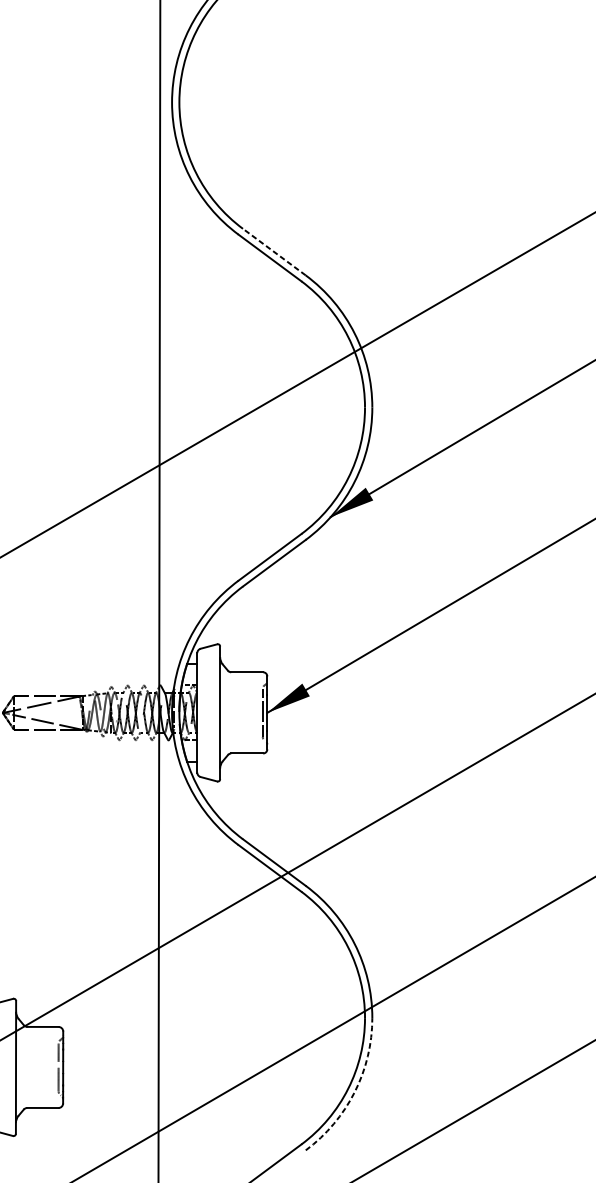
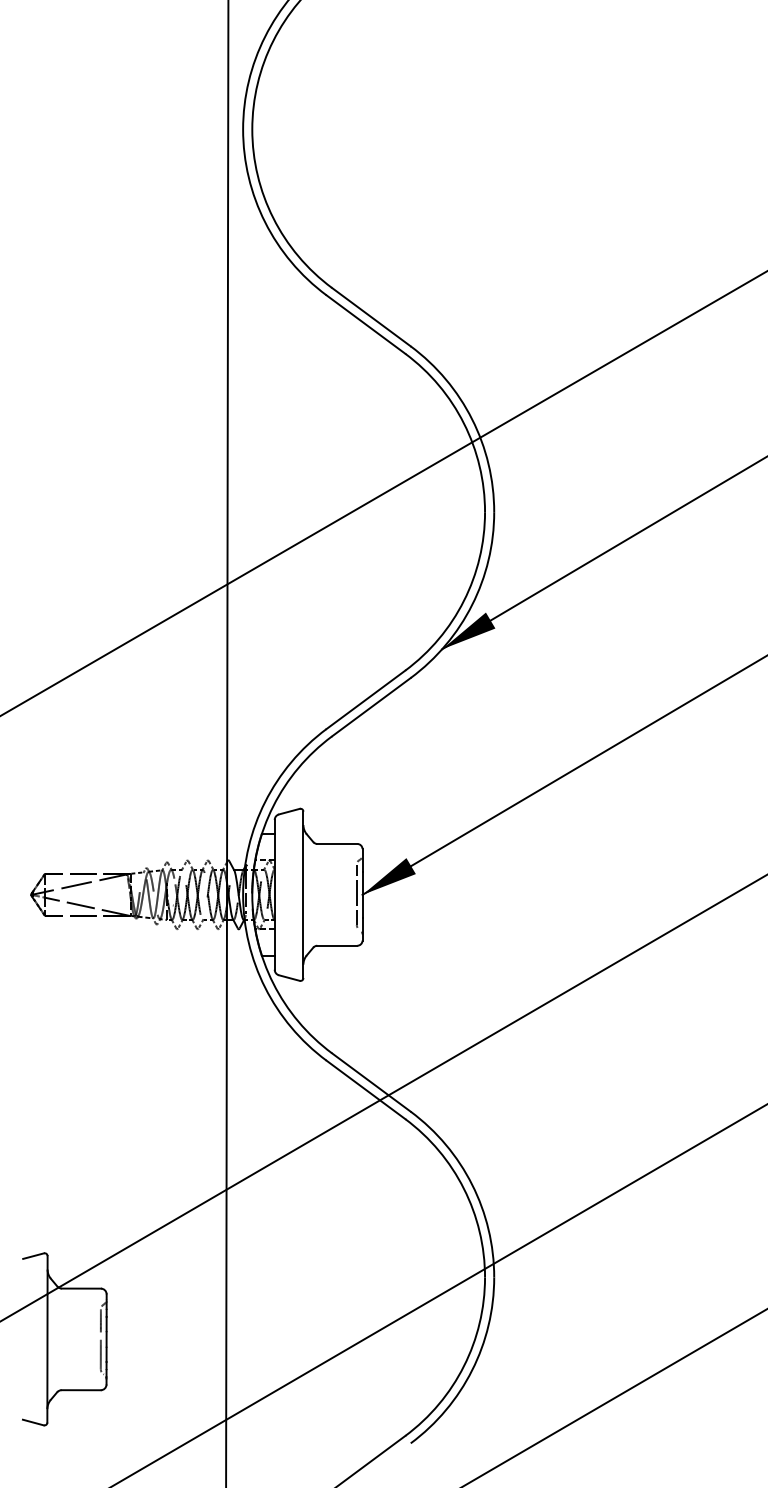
line: (274, 251) -> (371, 316), dashed -> solid
arc: (355, 1092) -> (472, 1370), dashed -> solid

